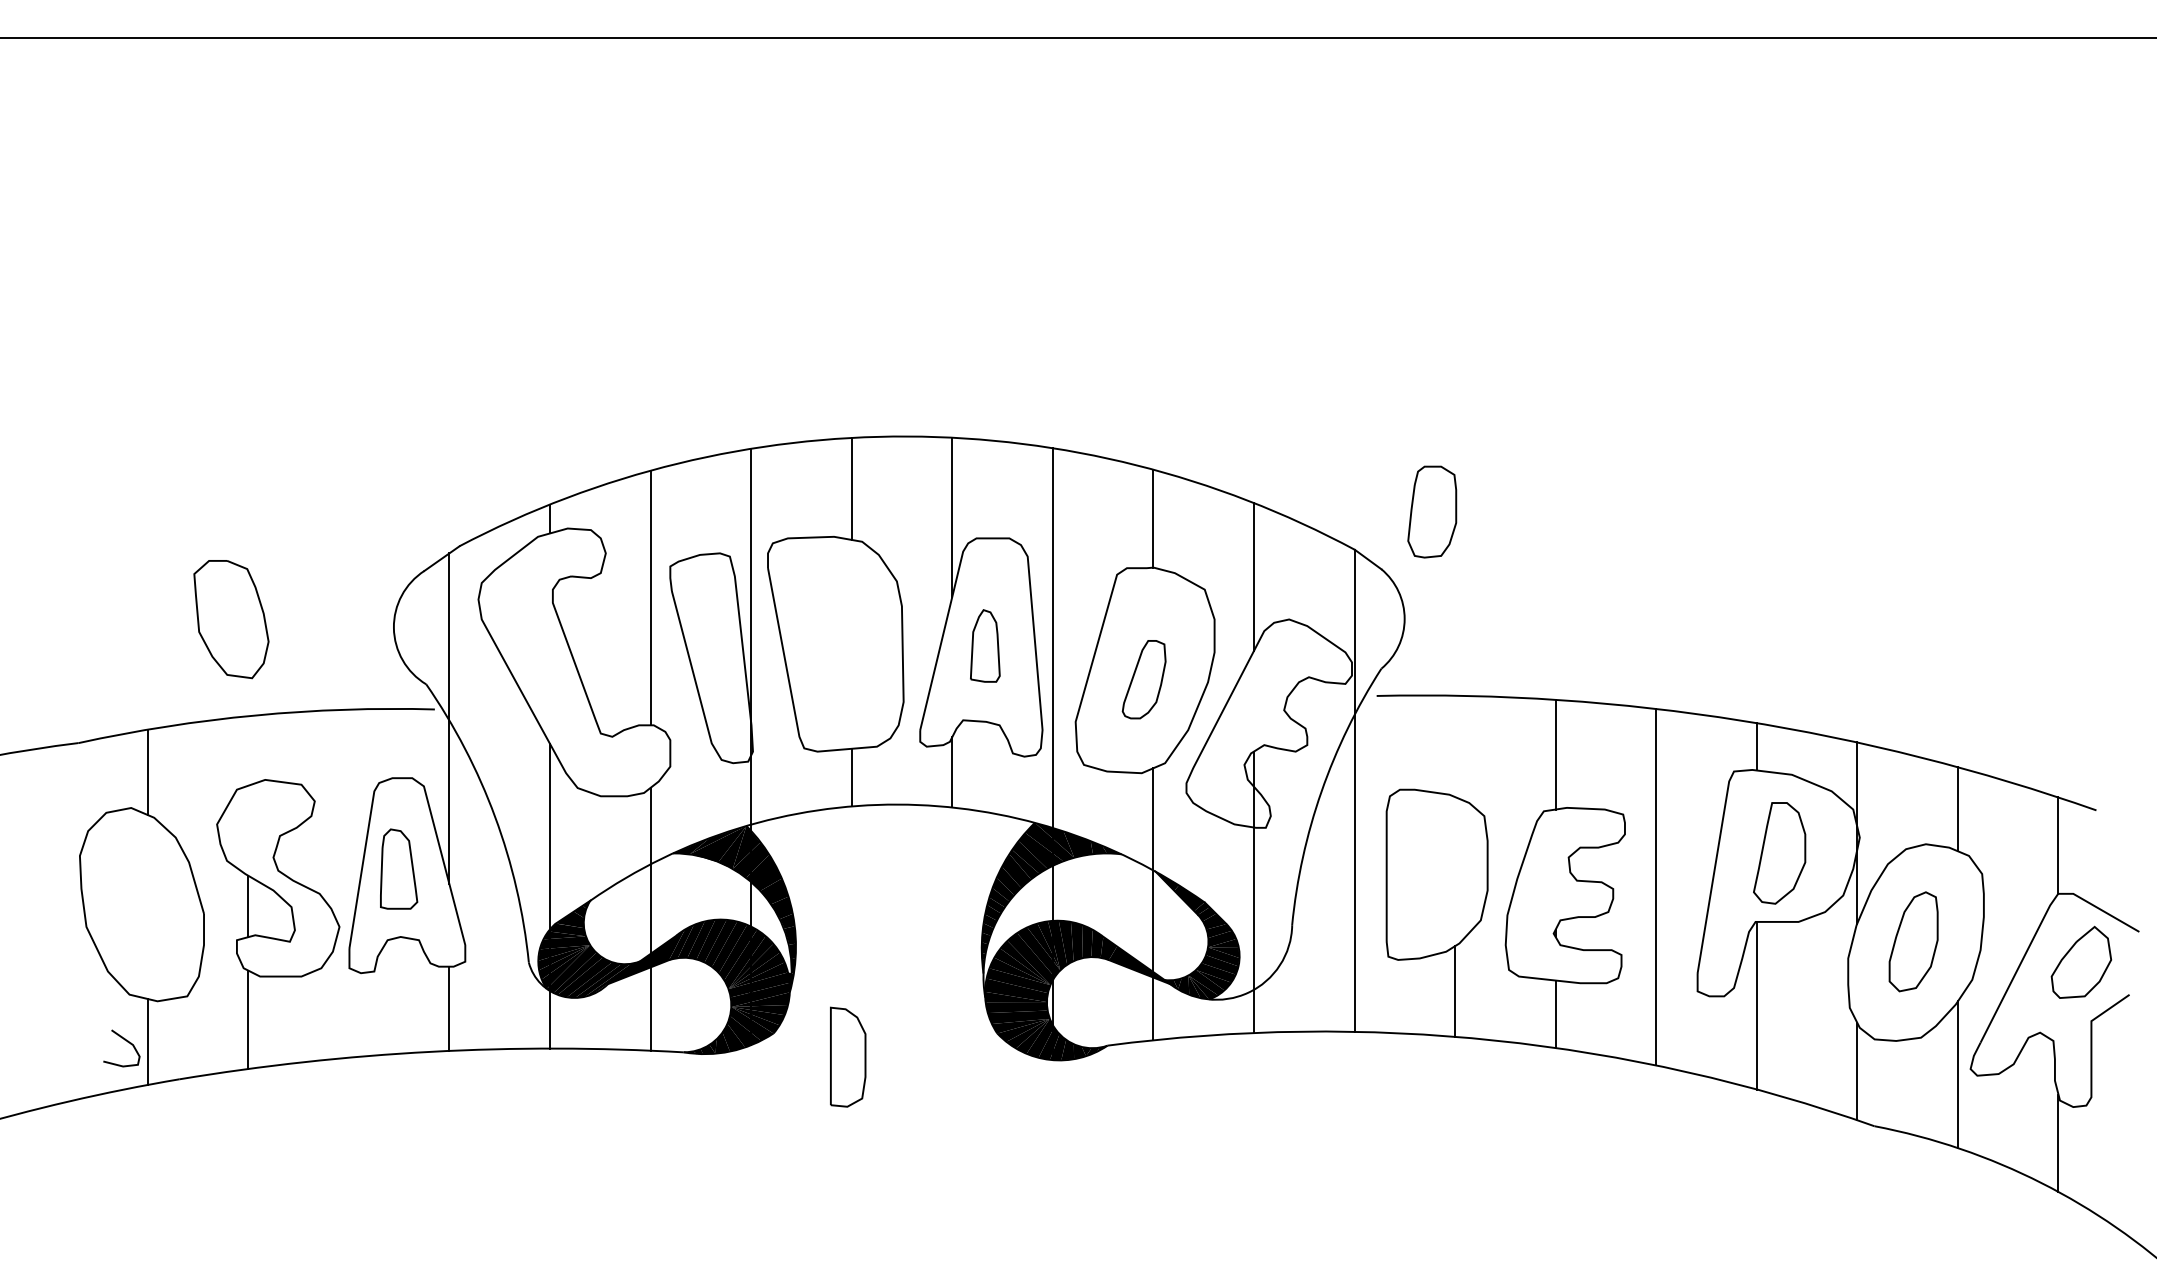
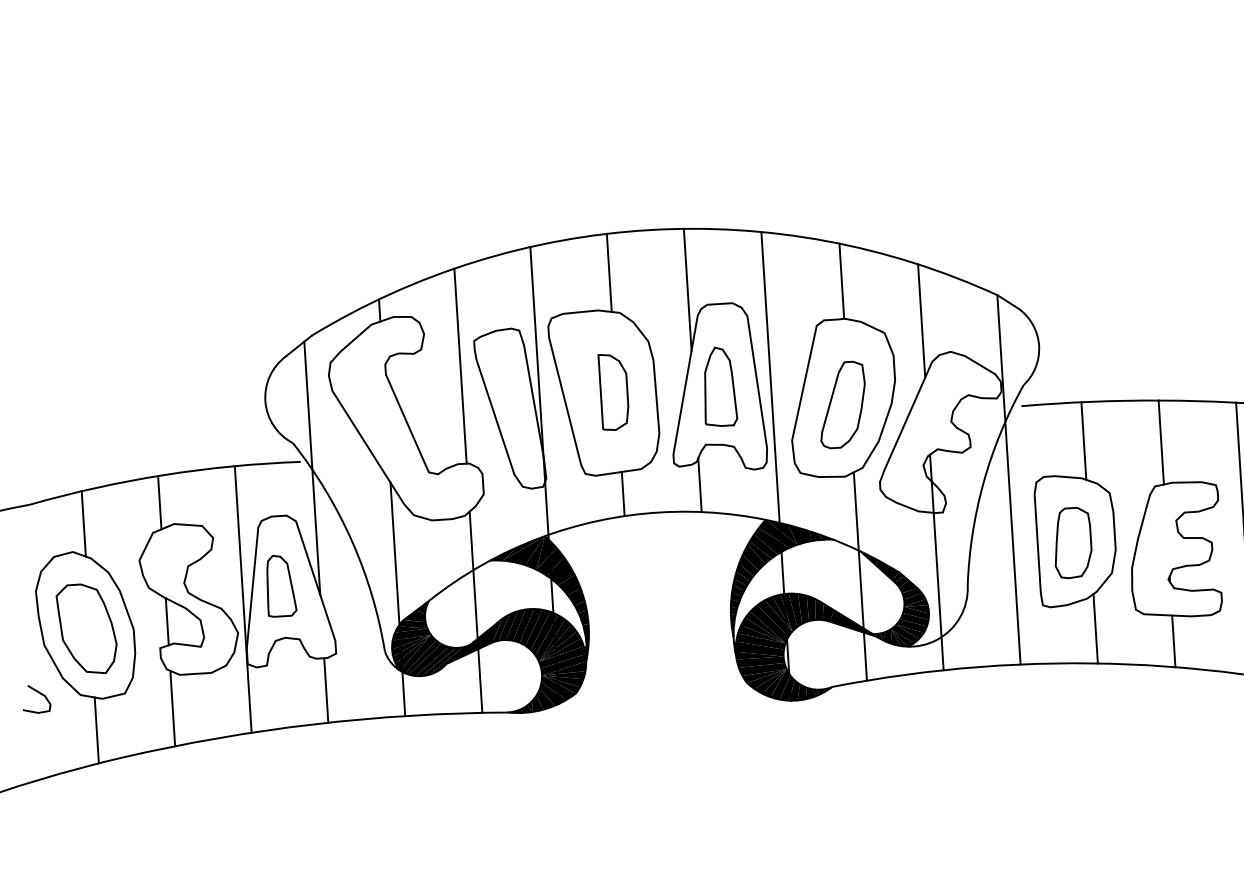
part: (1432, 511) -> (1072, 542), moved
part: (231, 619) -> (87, 629), moved
part: (984, 645) -> (718, 386), size x1.43
part: (1143, 679) -> (842, 404), size x1.43
line: (1455, 746) -> (1084, 441), added
line: (248, 750) -> (159, 502), added
line: (348, 883) -> (242, 599), added
curve: (127, 1042) -> (40, 694), moved
part: (848, 1056) -> (614, 391), moved

